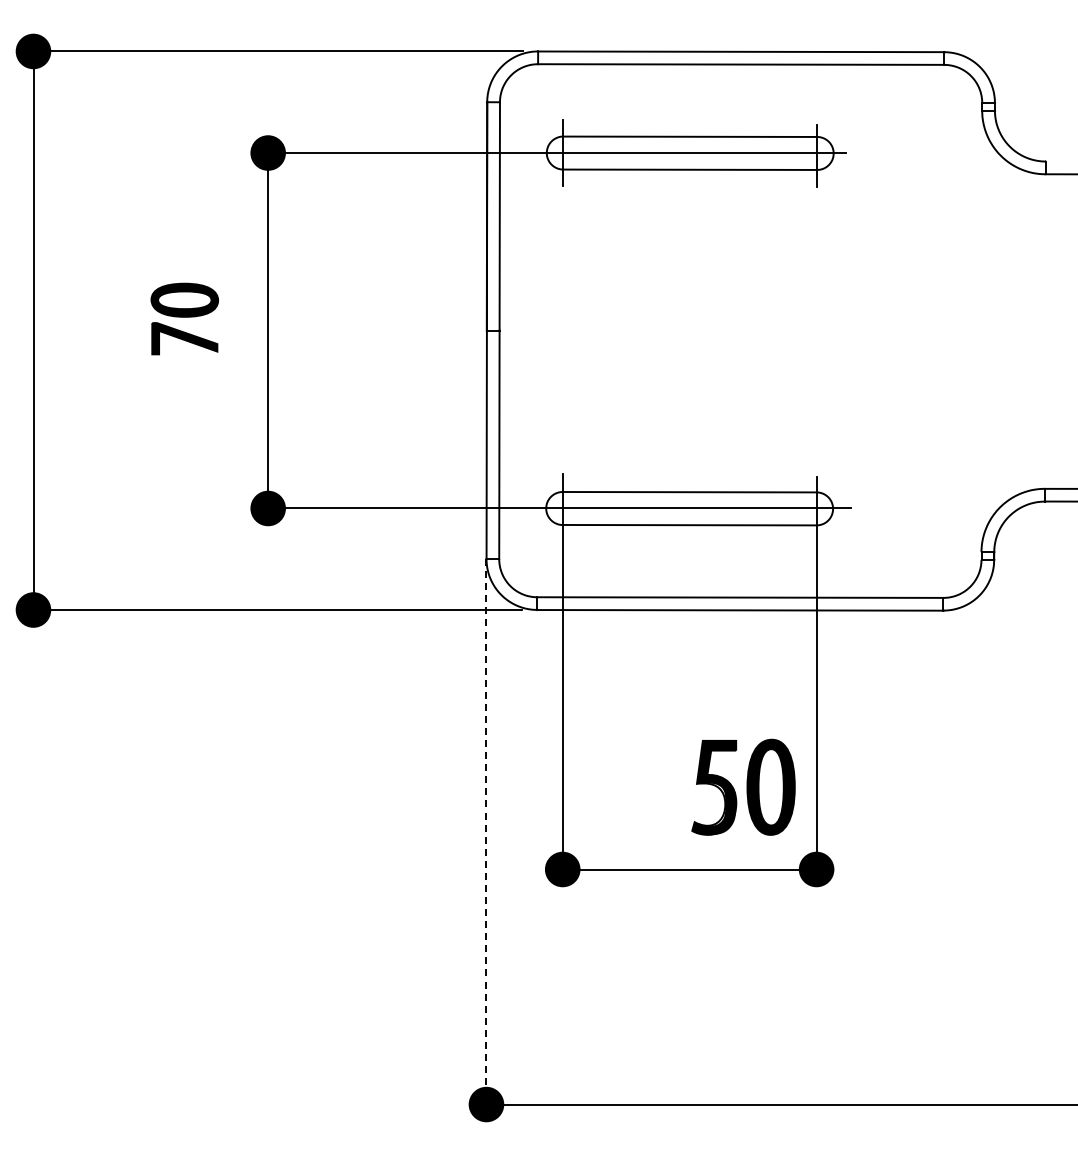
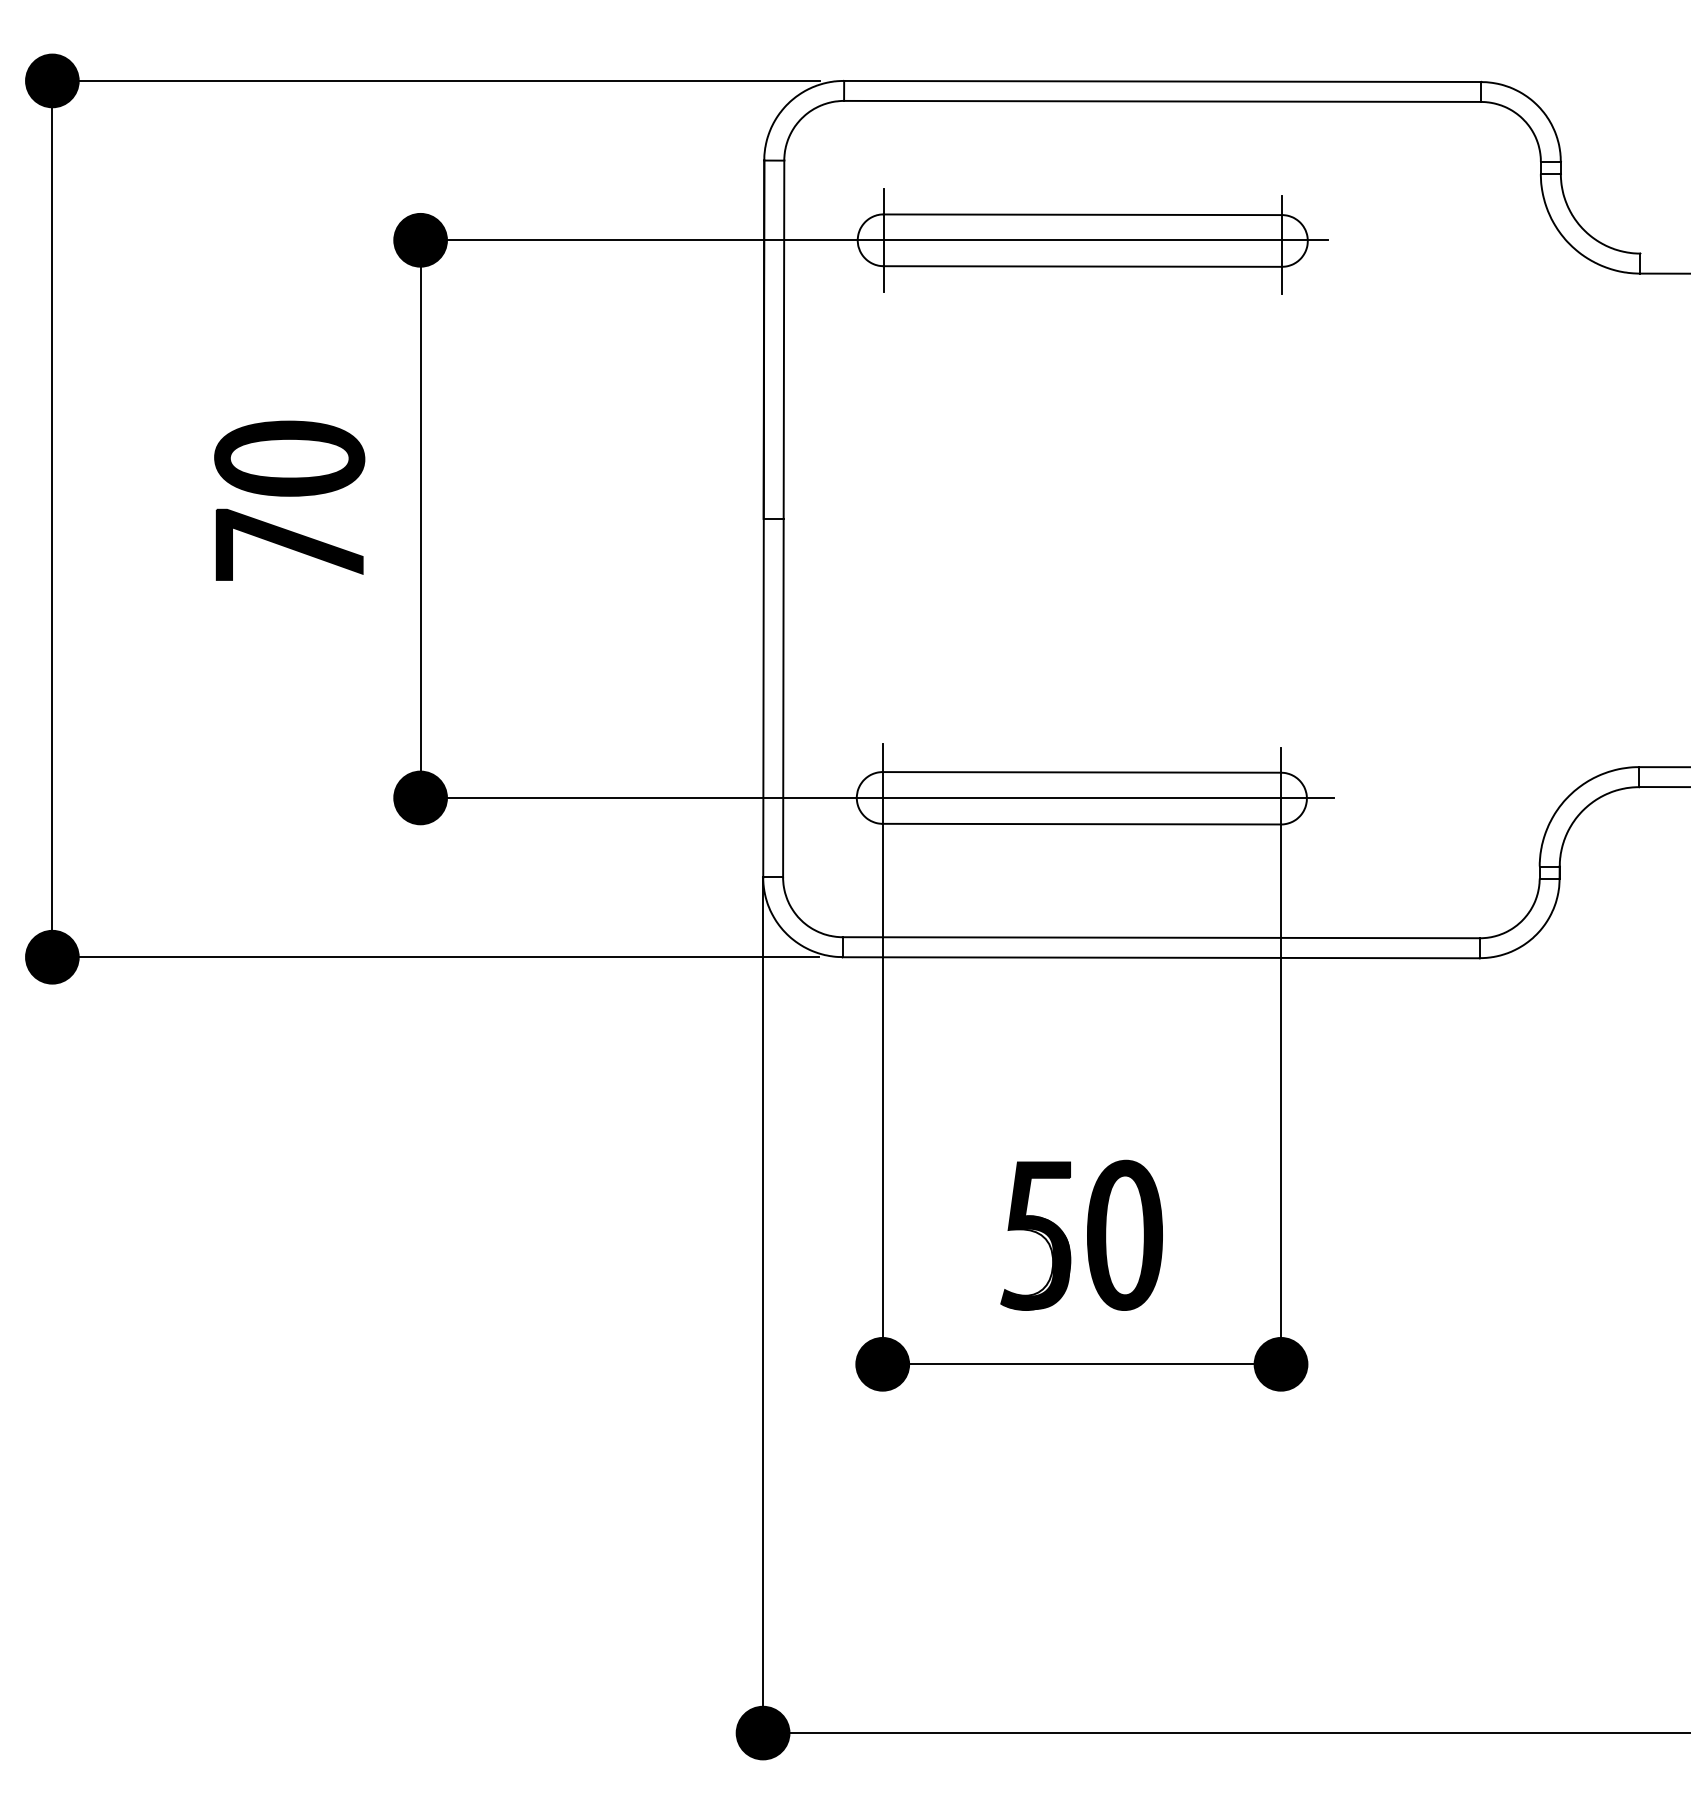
part: (184, 318) -> (289, 499), size x1.43
part: (743, 786) -> (1081, 1234), moved
line: (486, 831) -> (763, 1304), dashed -> solid

